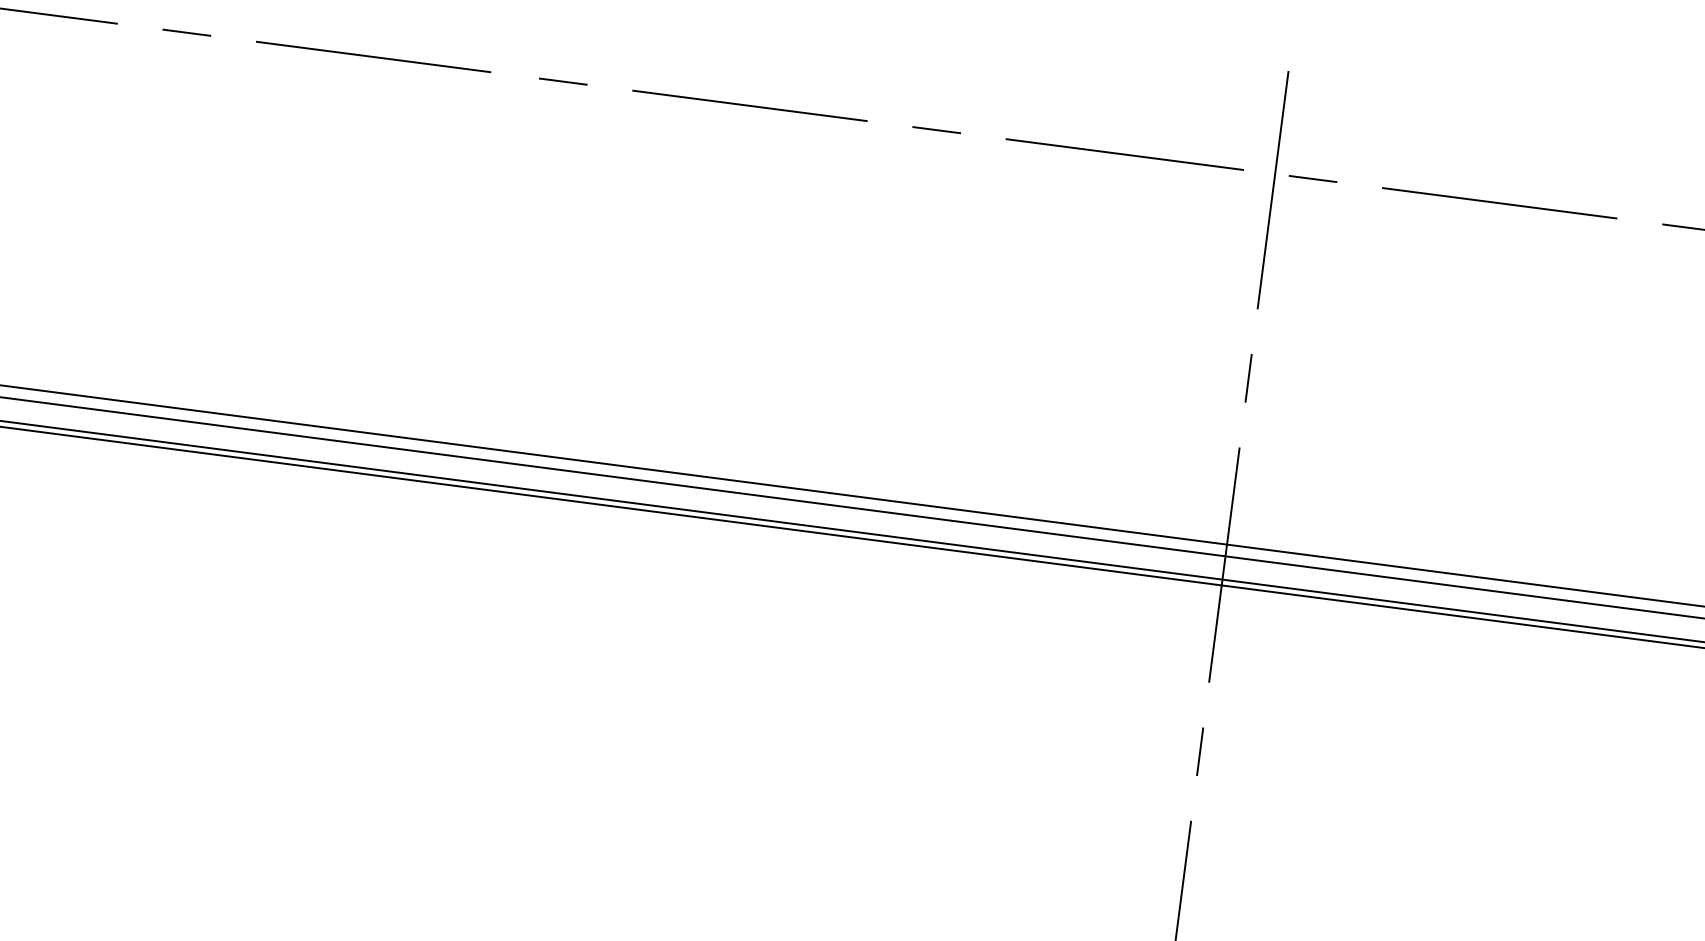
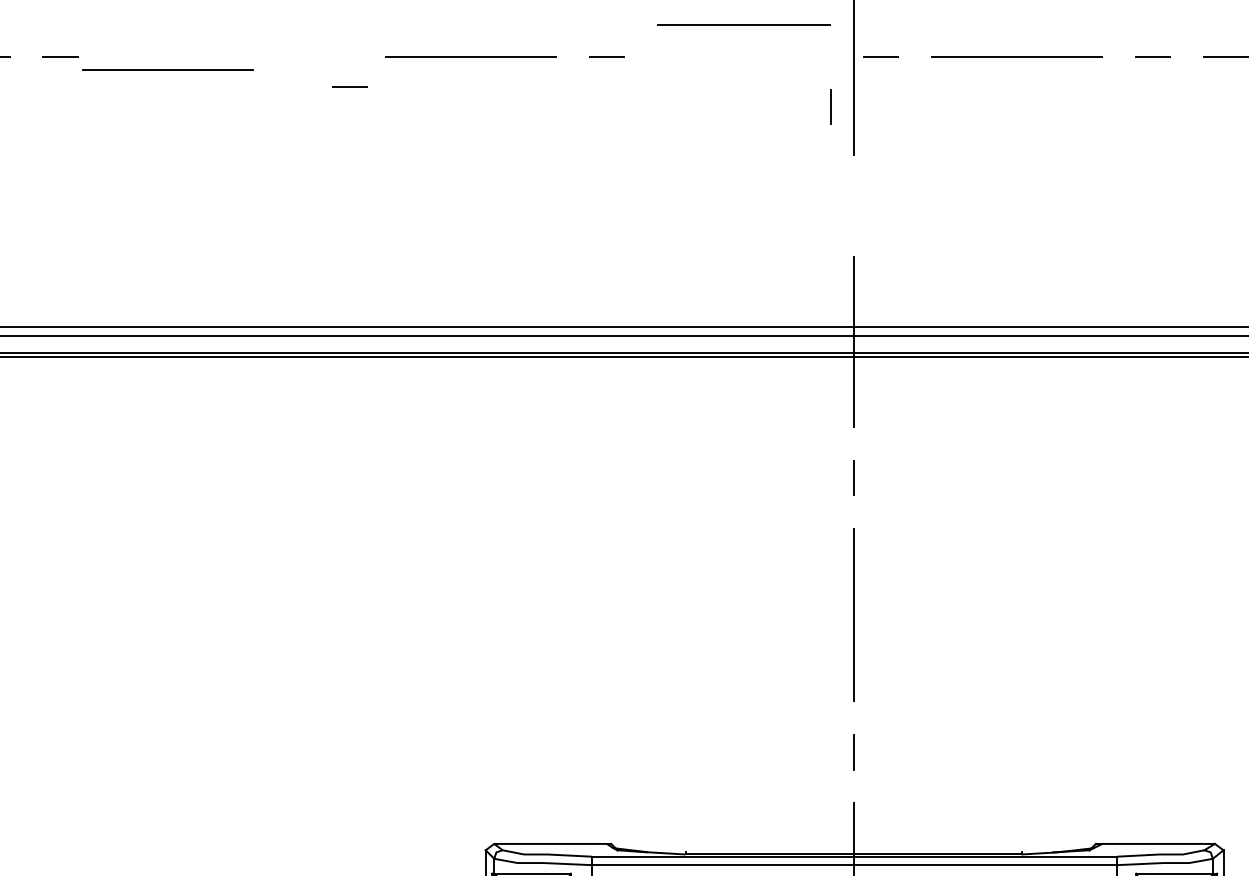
line: (373, 55) -> (167, 69), moved
line: (562, 80) -> (349, 86), moved
line: (1124, 153) -> (743, 24), moved
line: (1248, 377) -> (830, 106), moved

